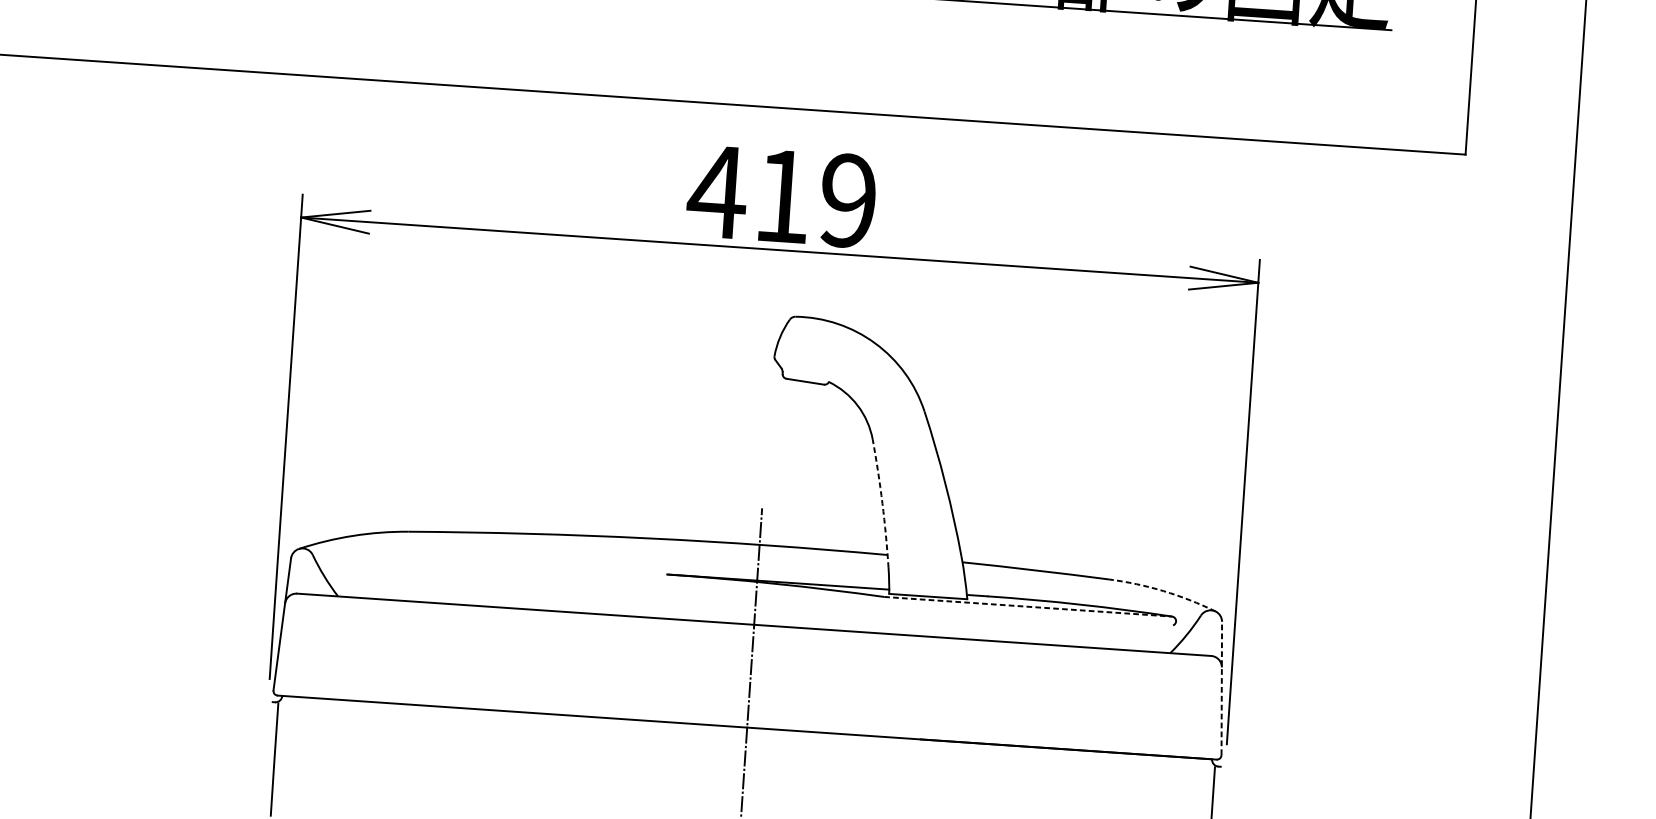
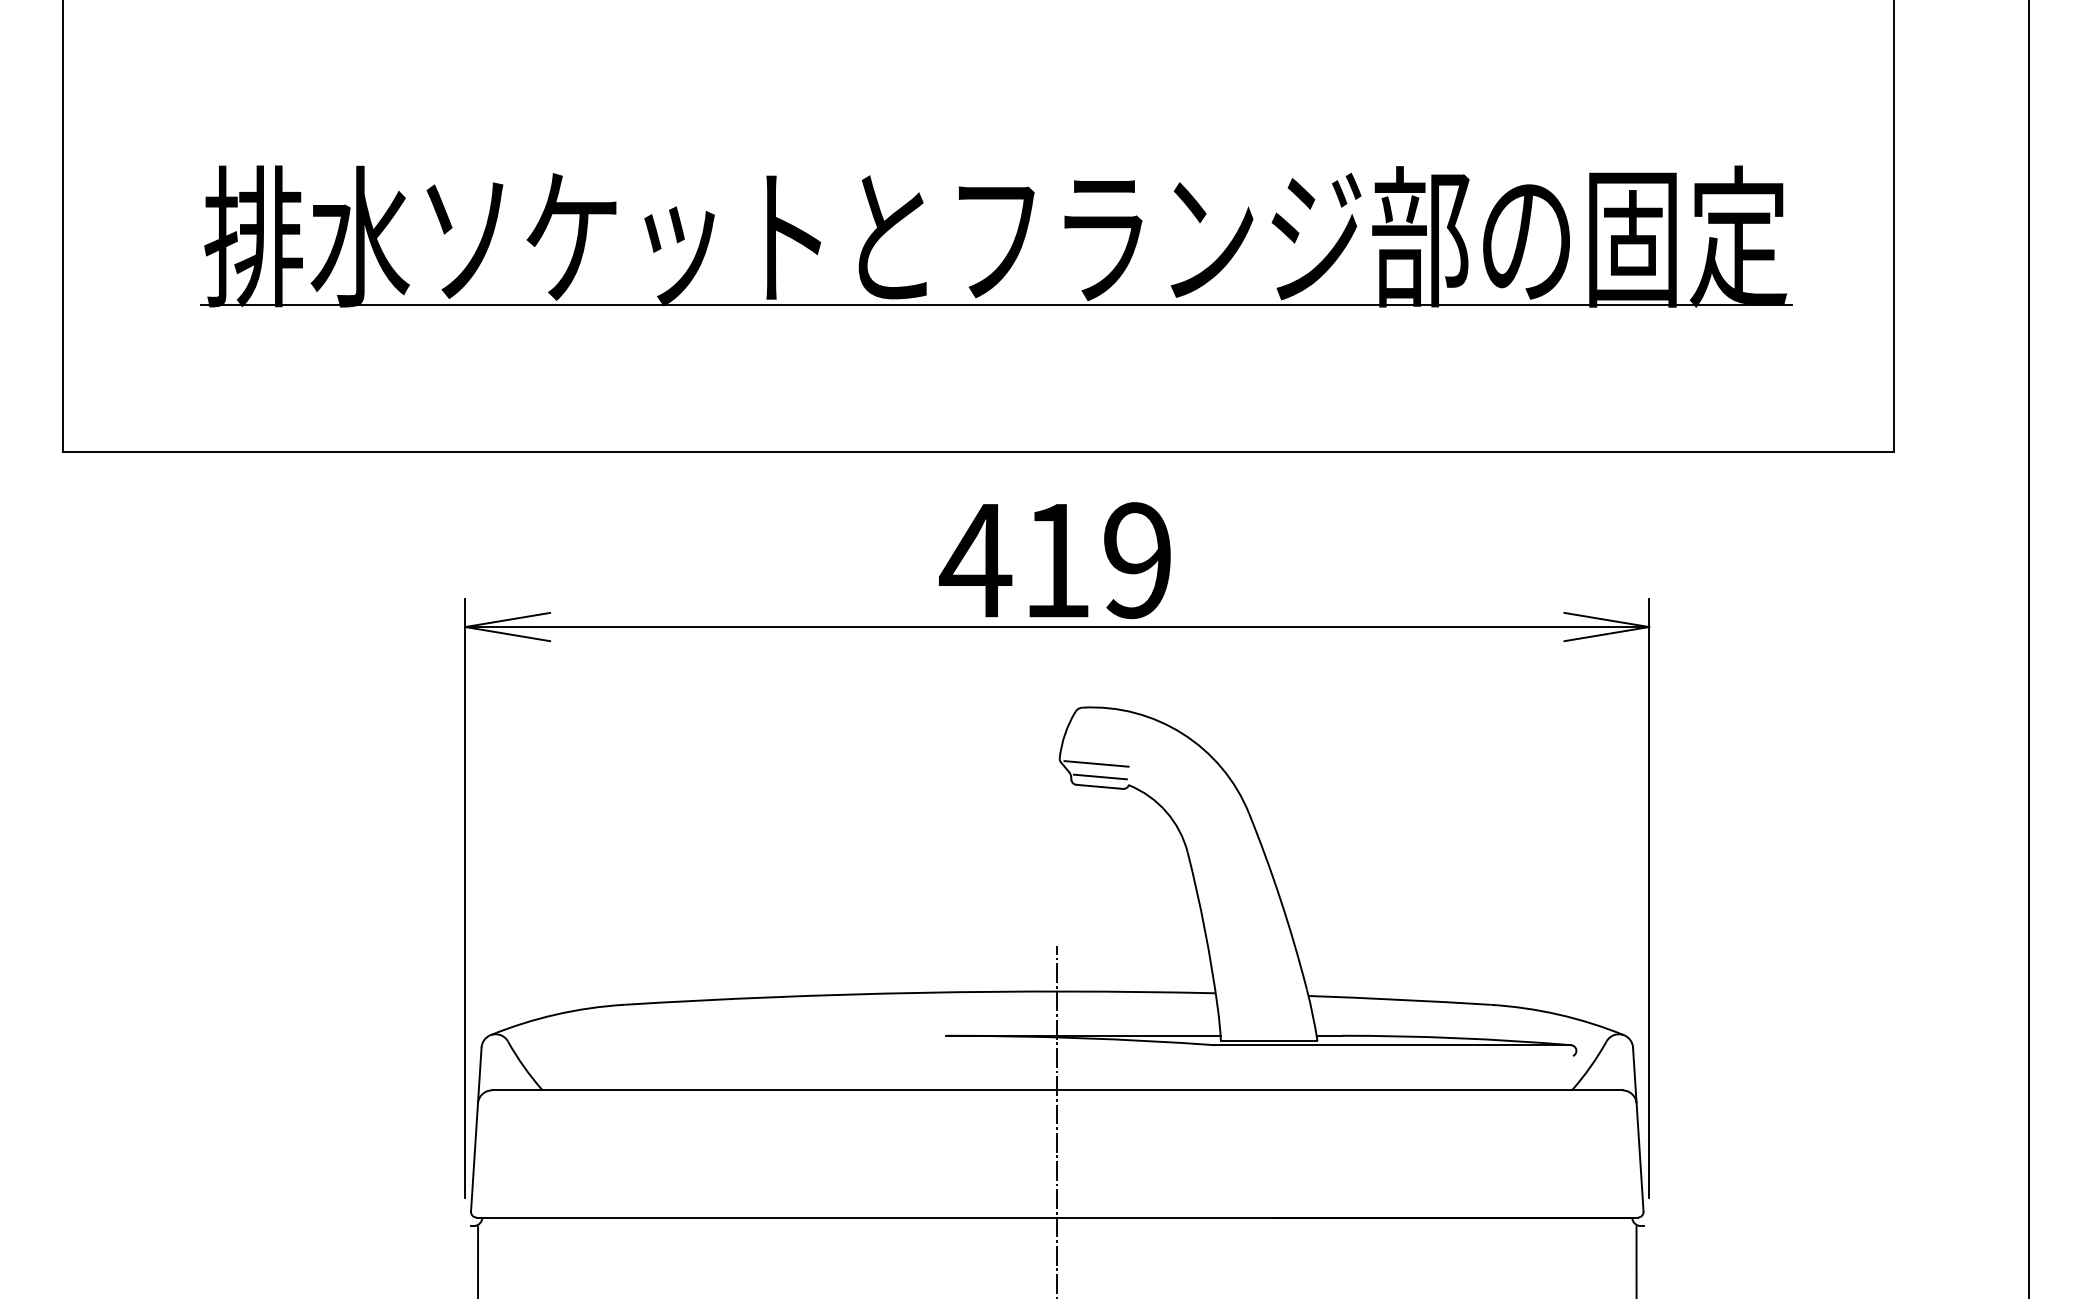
line: (803, 362) -> (1096, 763), added
line: (805, 373) -> (1099, 776), added
arc: (882, 503) -> (1205, 930), dashed -> solid
arc: (1163, 591) -> (1558, 1014), dashed -> solid
line: (1027, 606) -> (1392, 1045), dashed -> solid
line: (1221, 688) -> (1638, 1129), dashed -> solid

